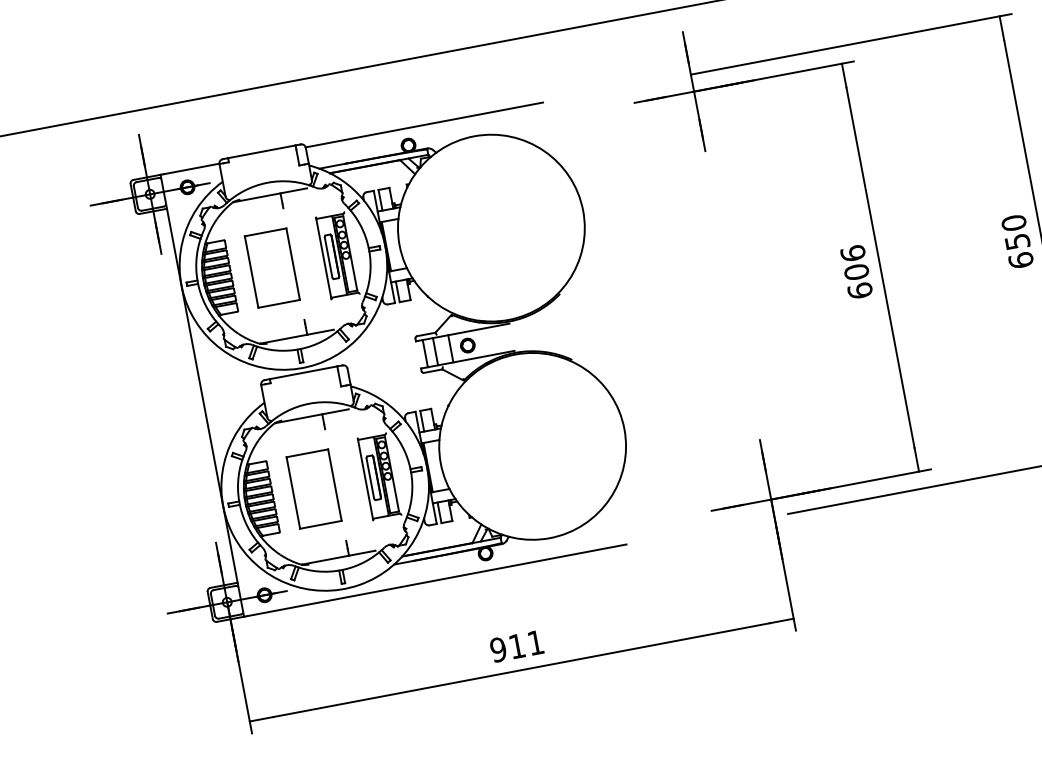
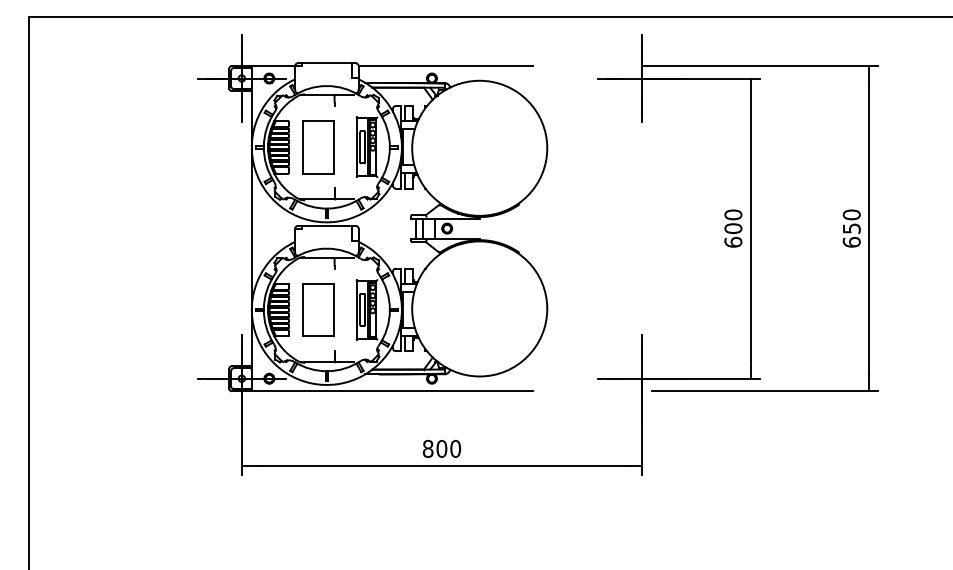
text: (853, 252) -> (733, 214), 606 -> 600
text: (516, 645) -> (441, 448), 911 -> 800

